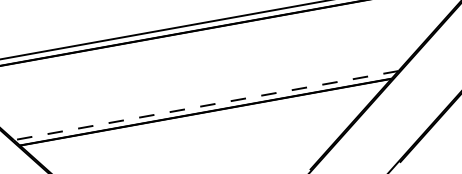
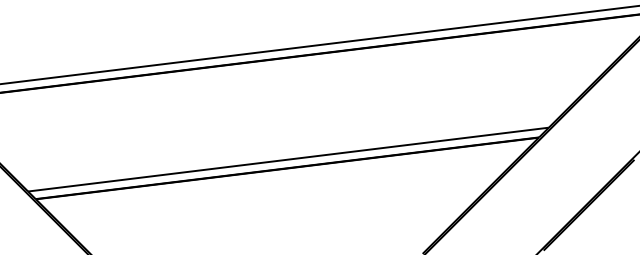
line: (205, 105) -> (287, 159), dashed -> solid

